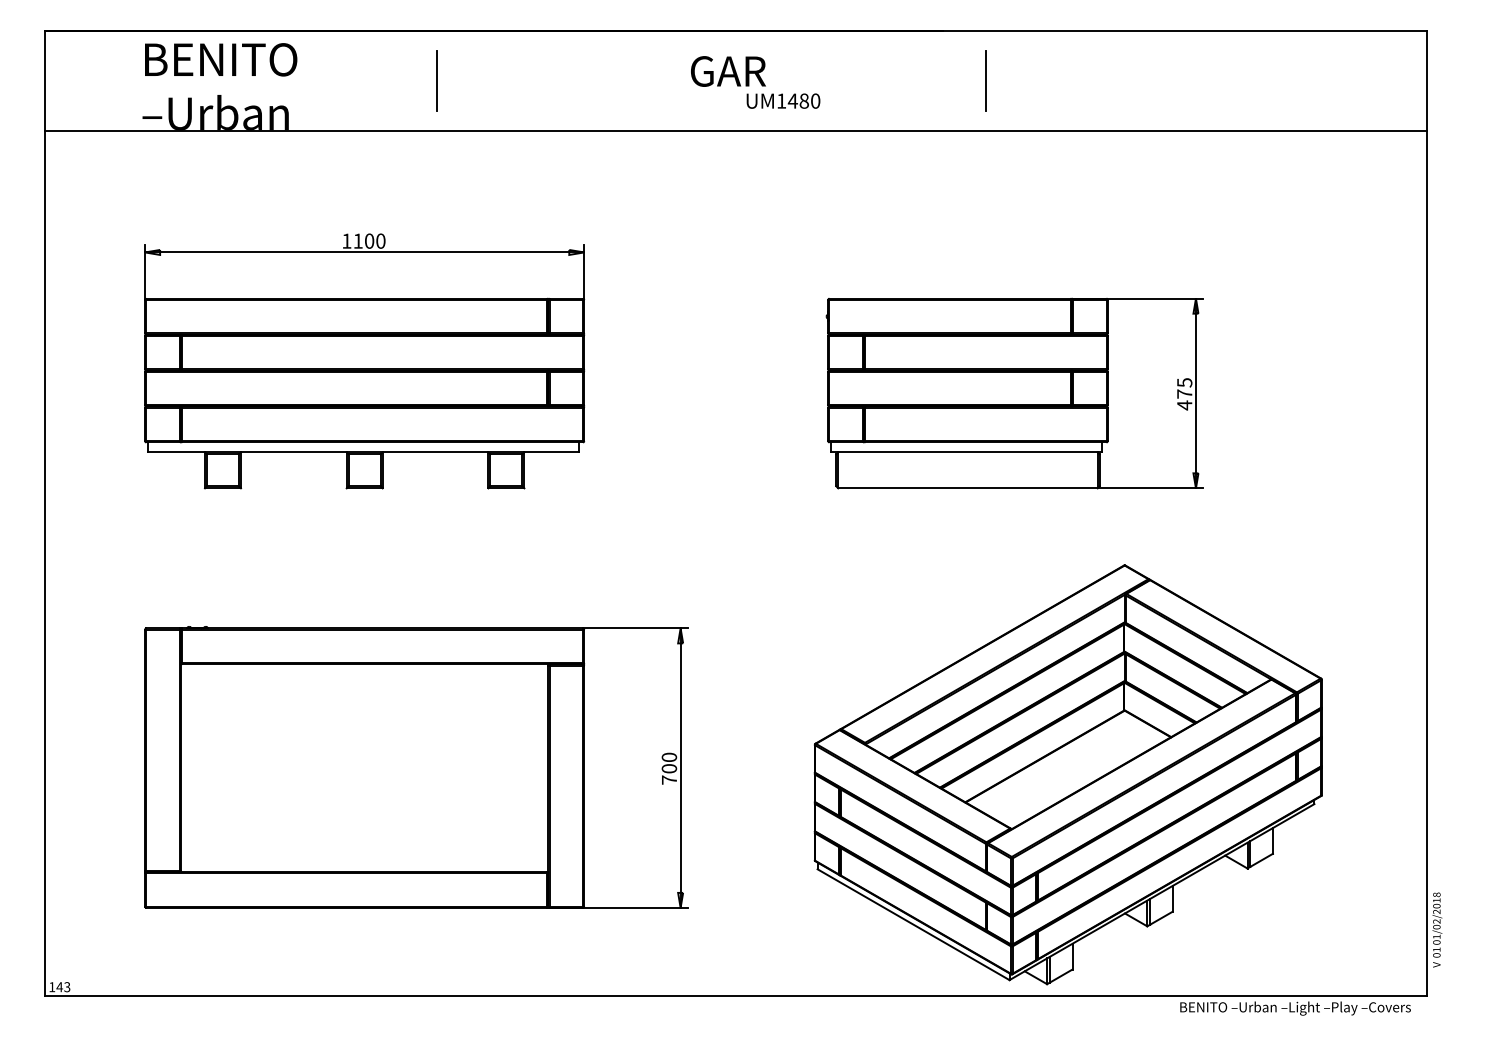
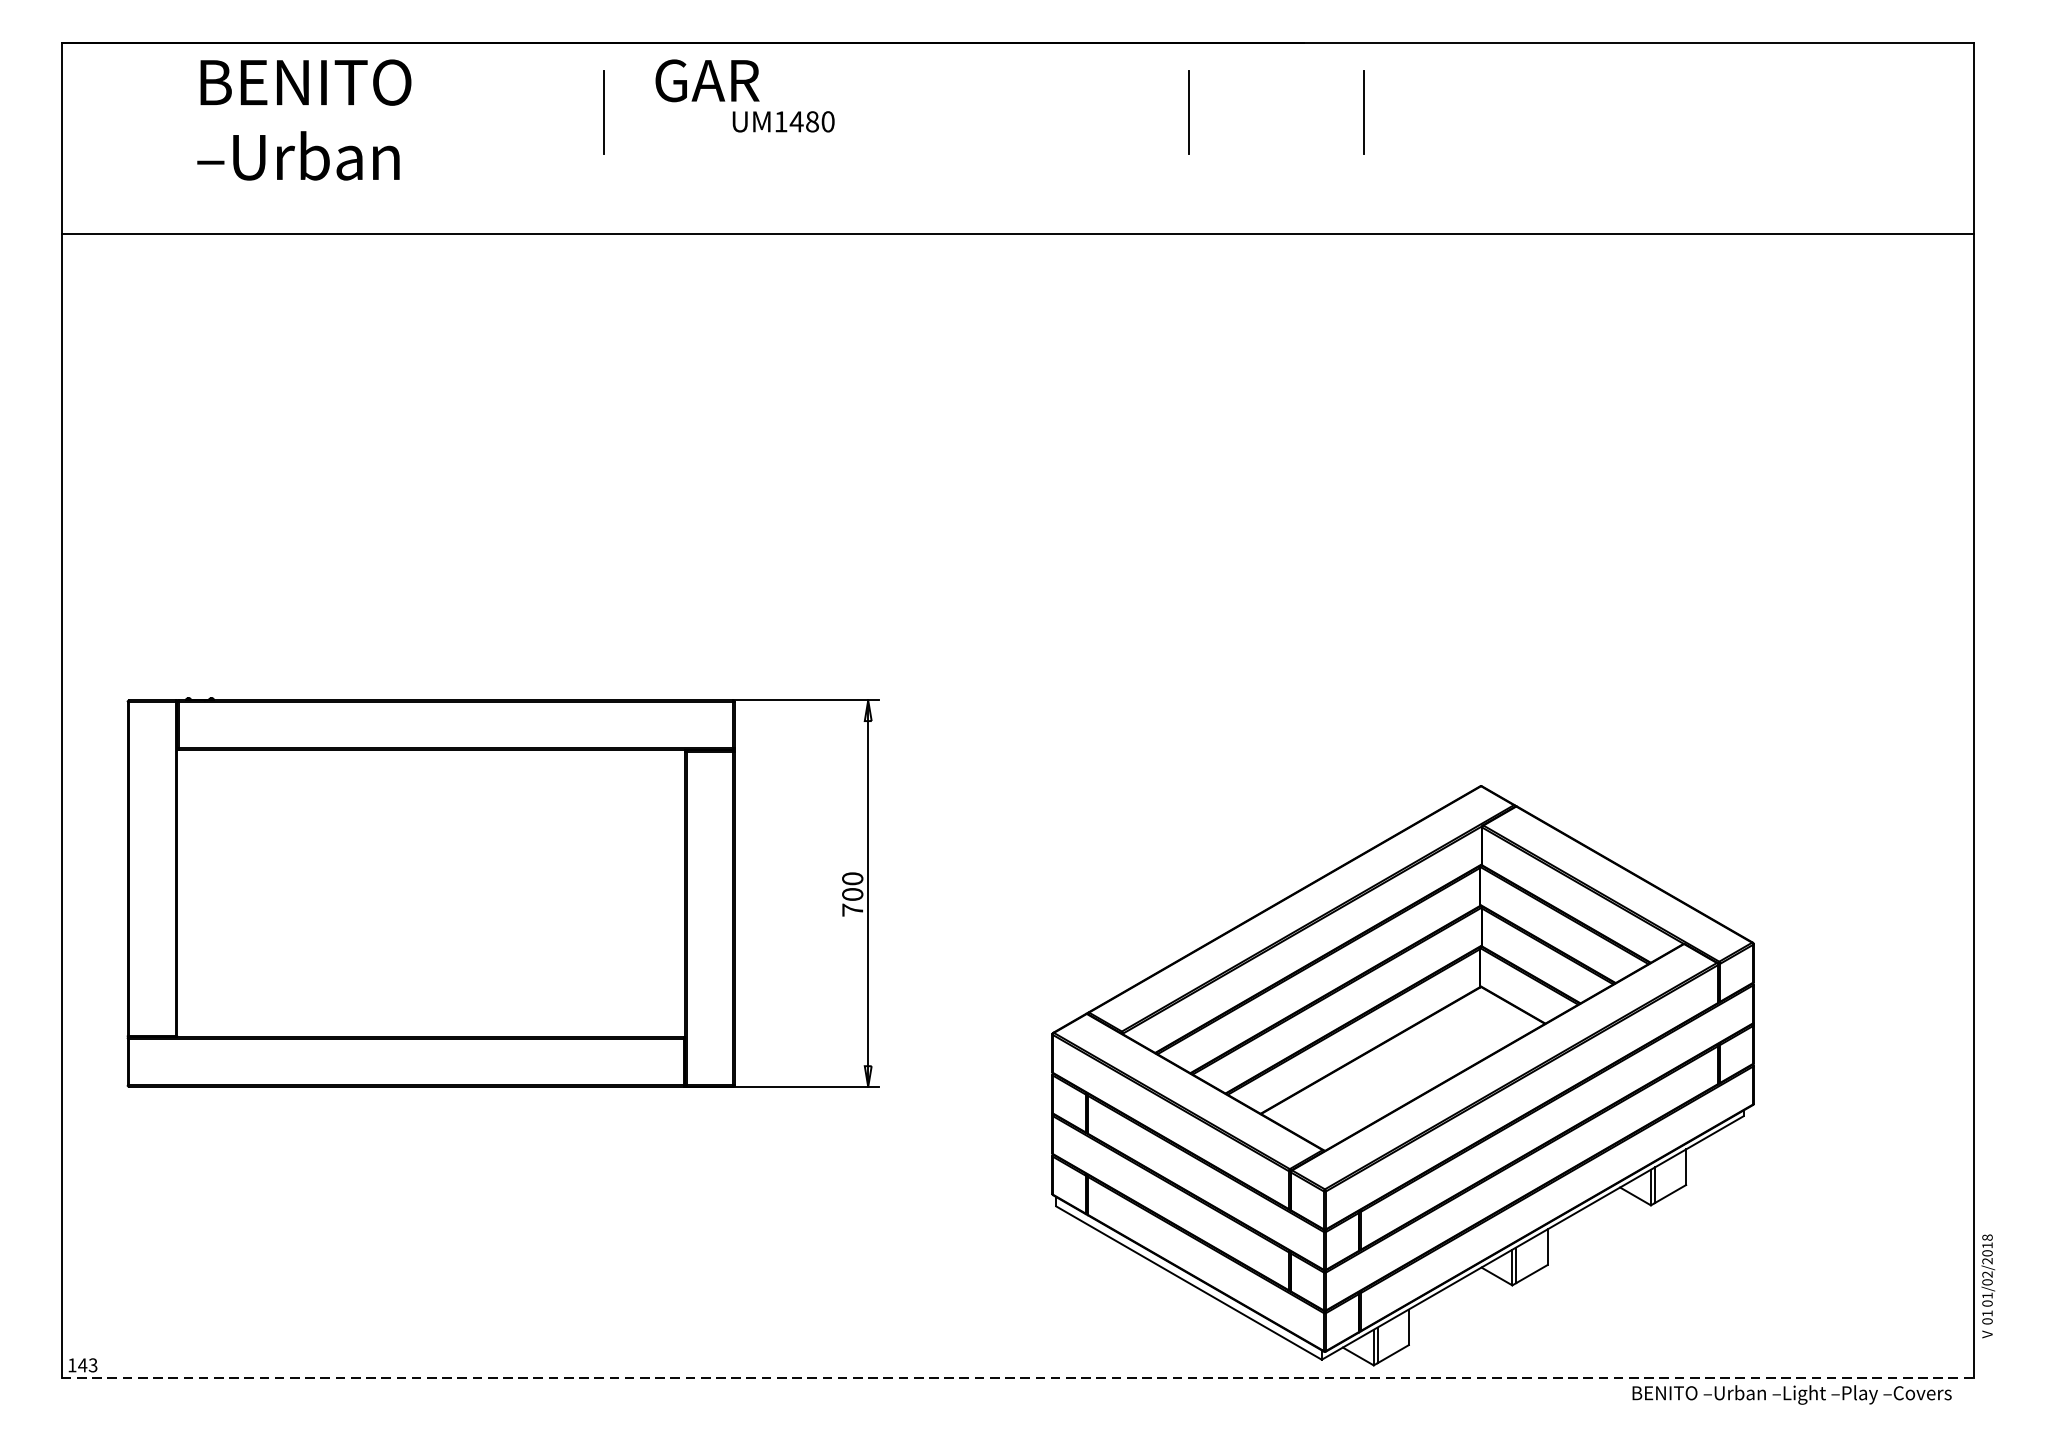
line: (859, 80) -> (1188, 111), added
text: (755, 82) -> (744, 96), moved
line: (735, 131) -> (1017, 234), moved
part: (364, 361) -> (504, 499), removed
part: (1014, 393) -> (1403, 544), removed
part: (416, 767) -> (502, 892), moved
part: (1067, 774) -> (1401, 1075), moved
line: (736, 996) -> (1018, 1378), solid -> dashed

